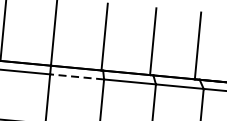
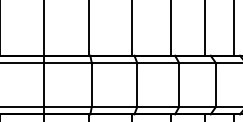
line: (77, 77) -> (68, 63), dashed -> solid

